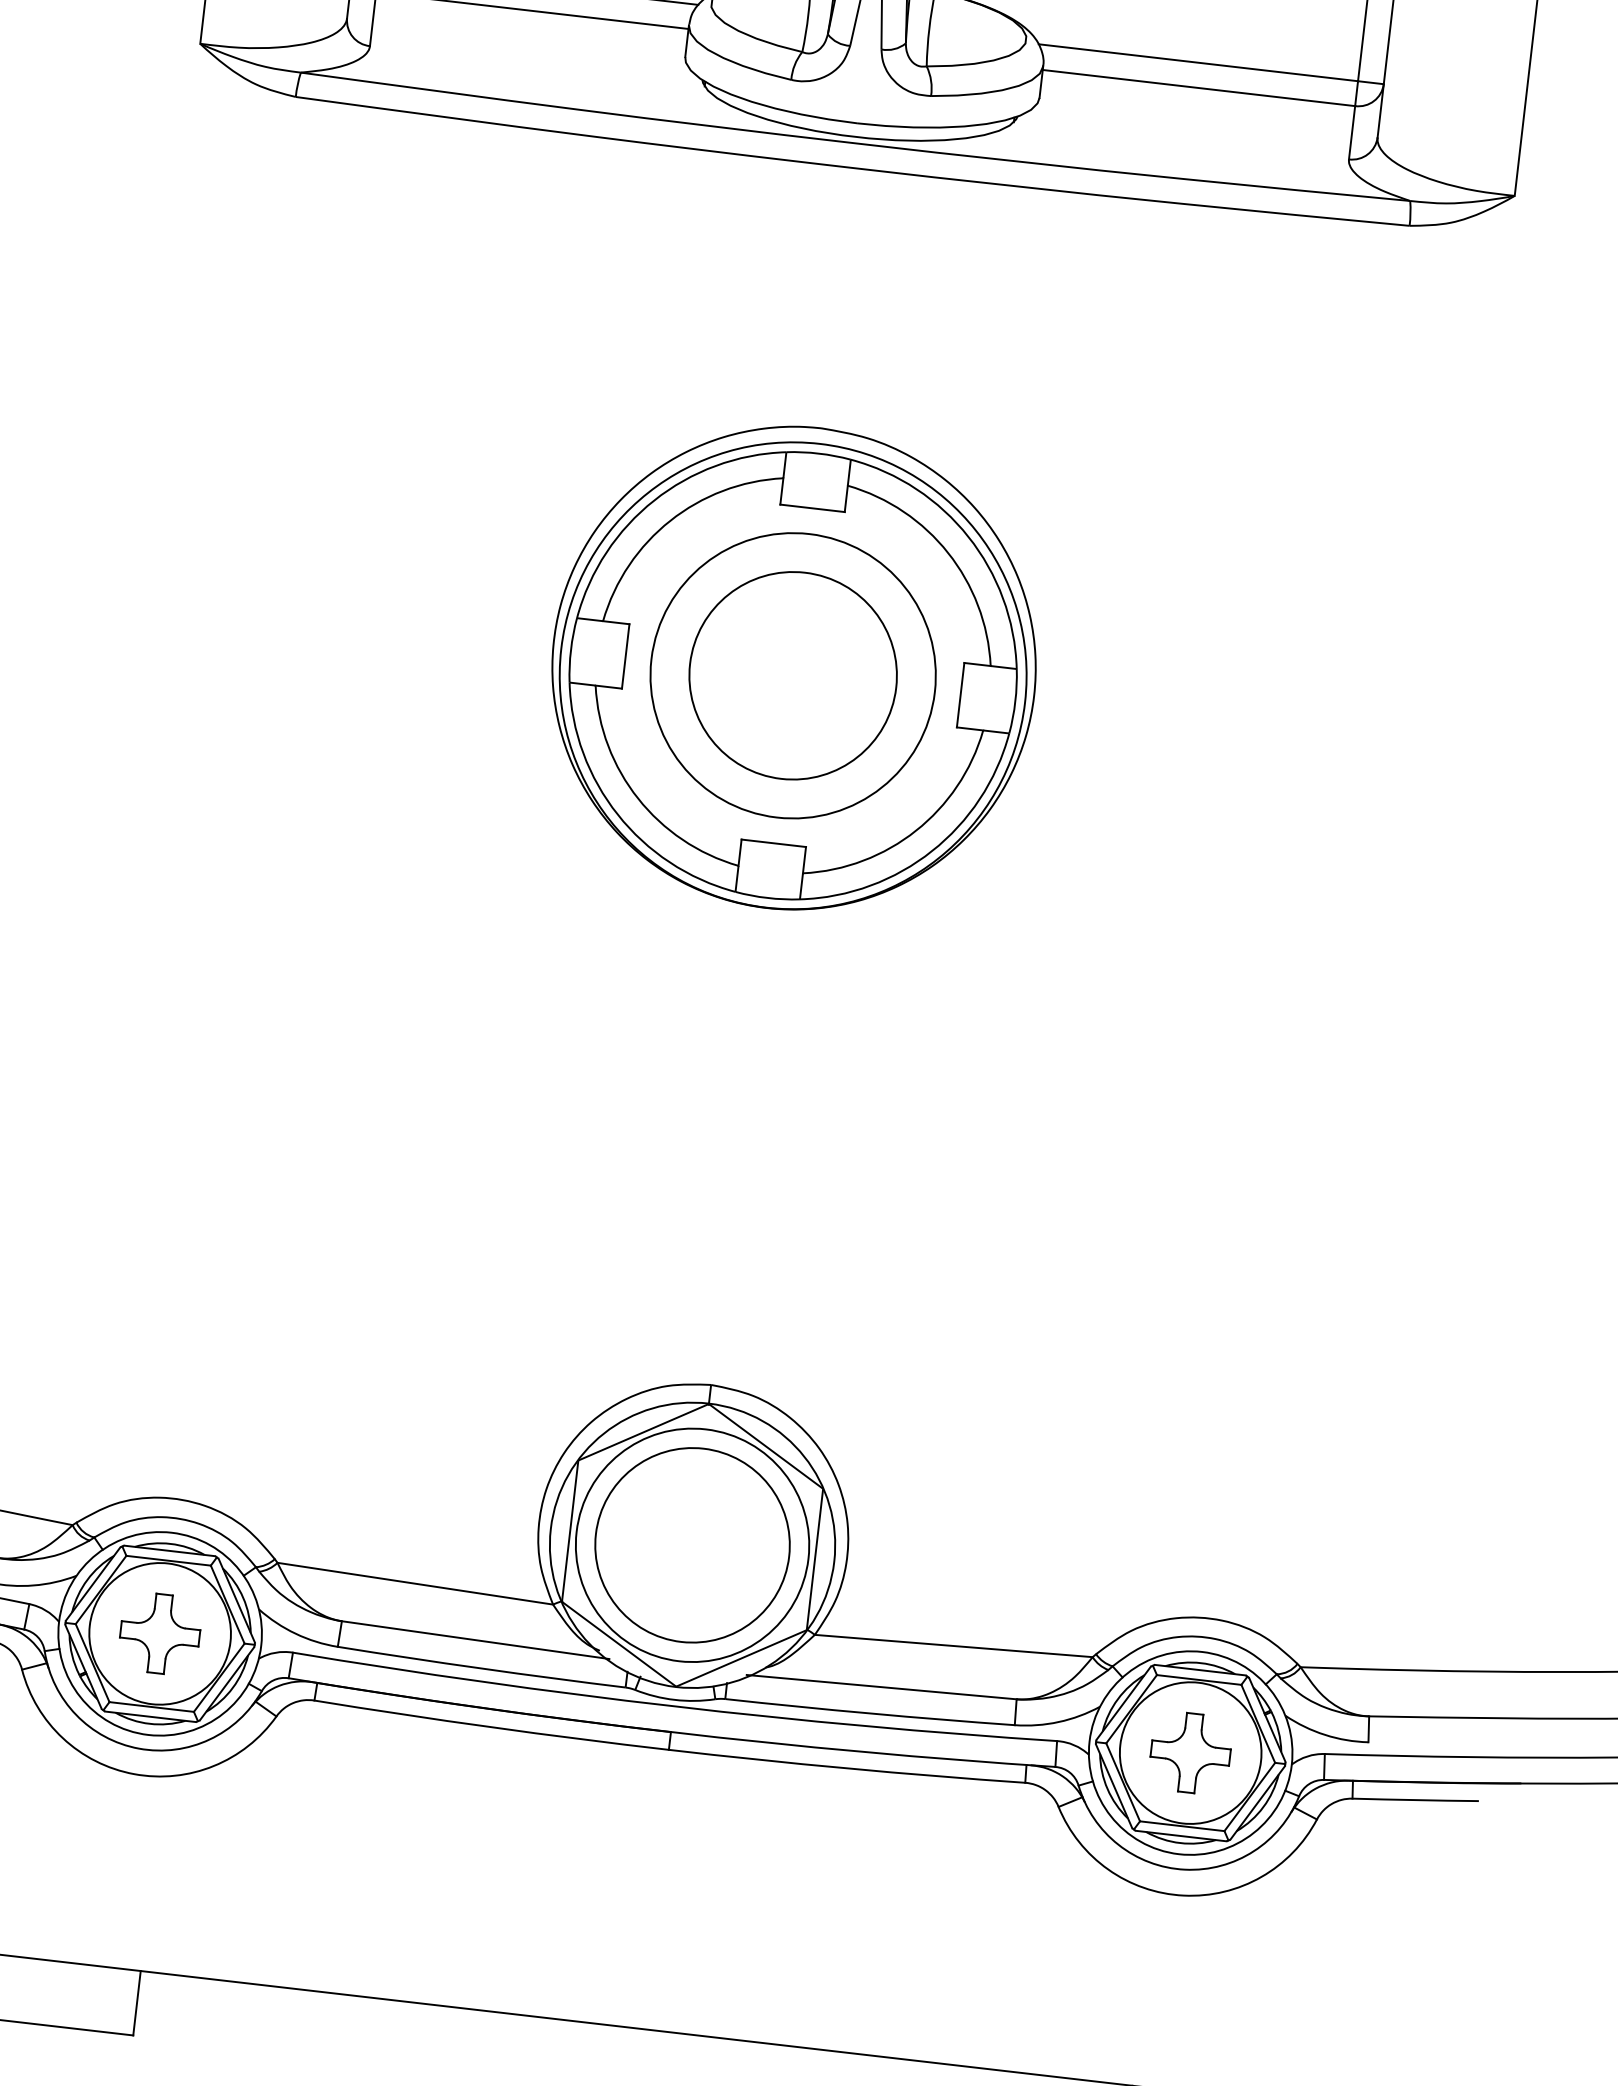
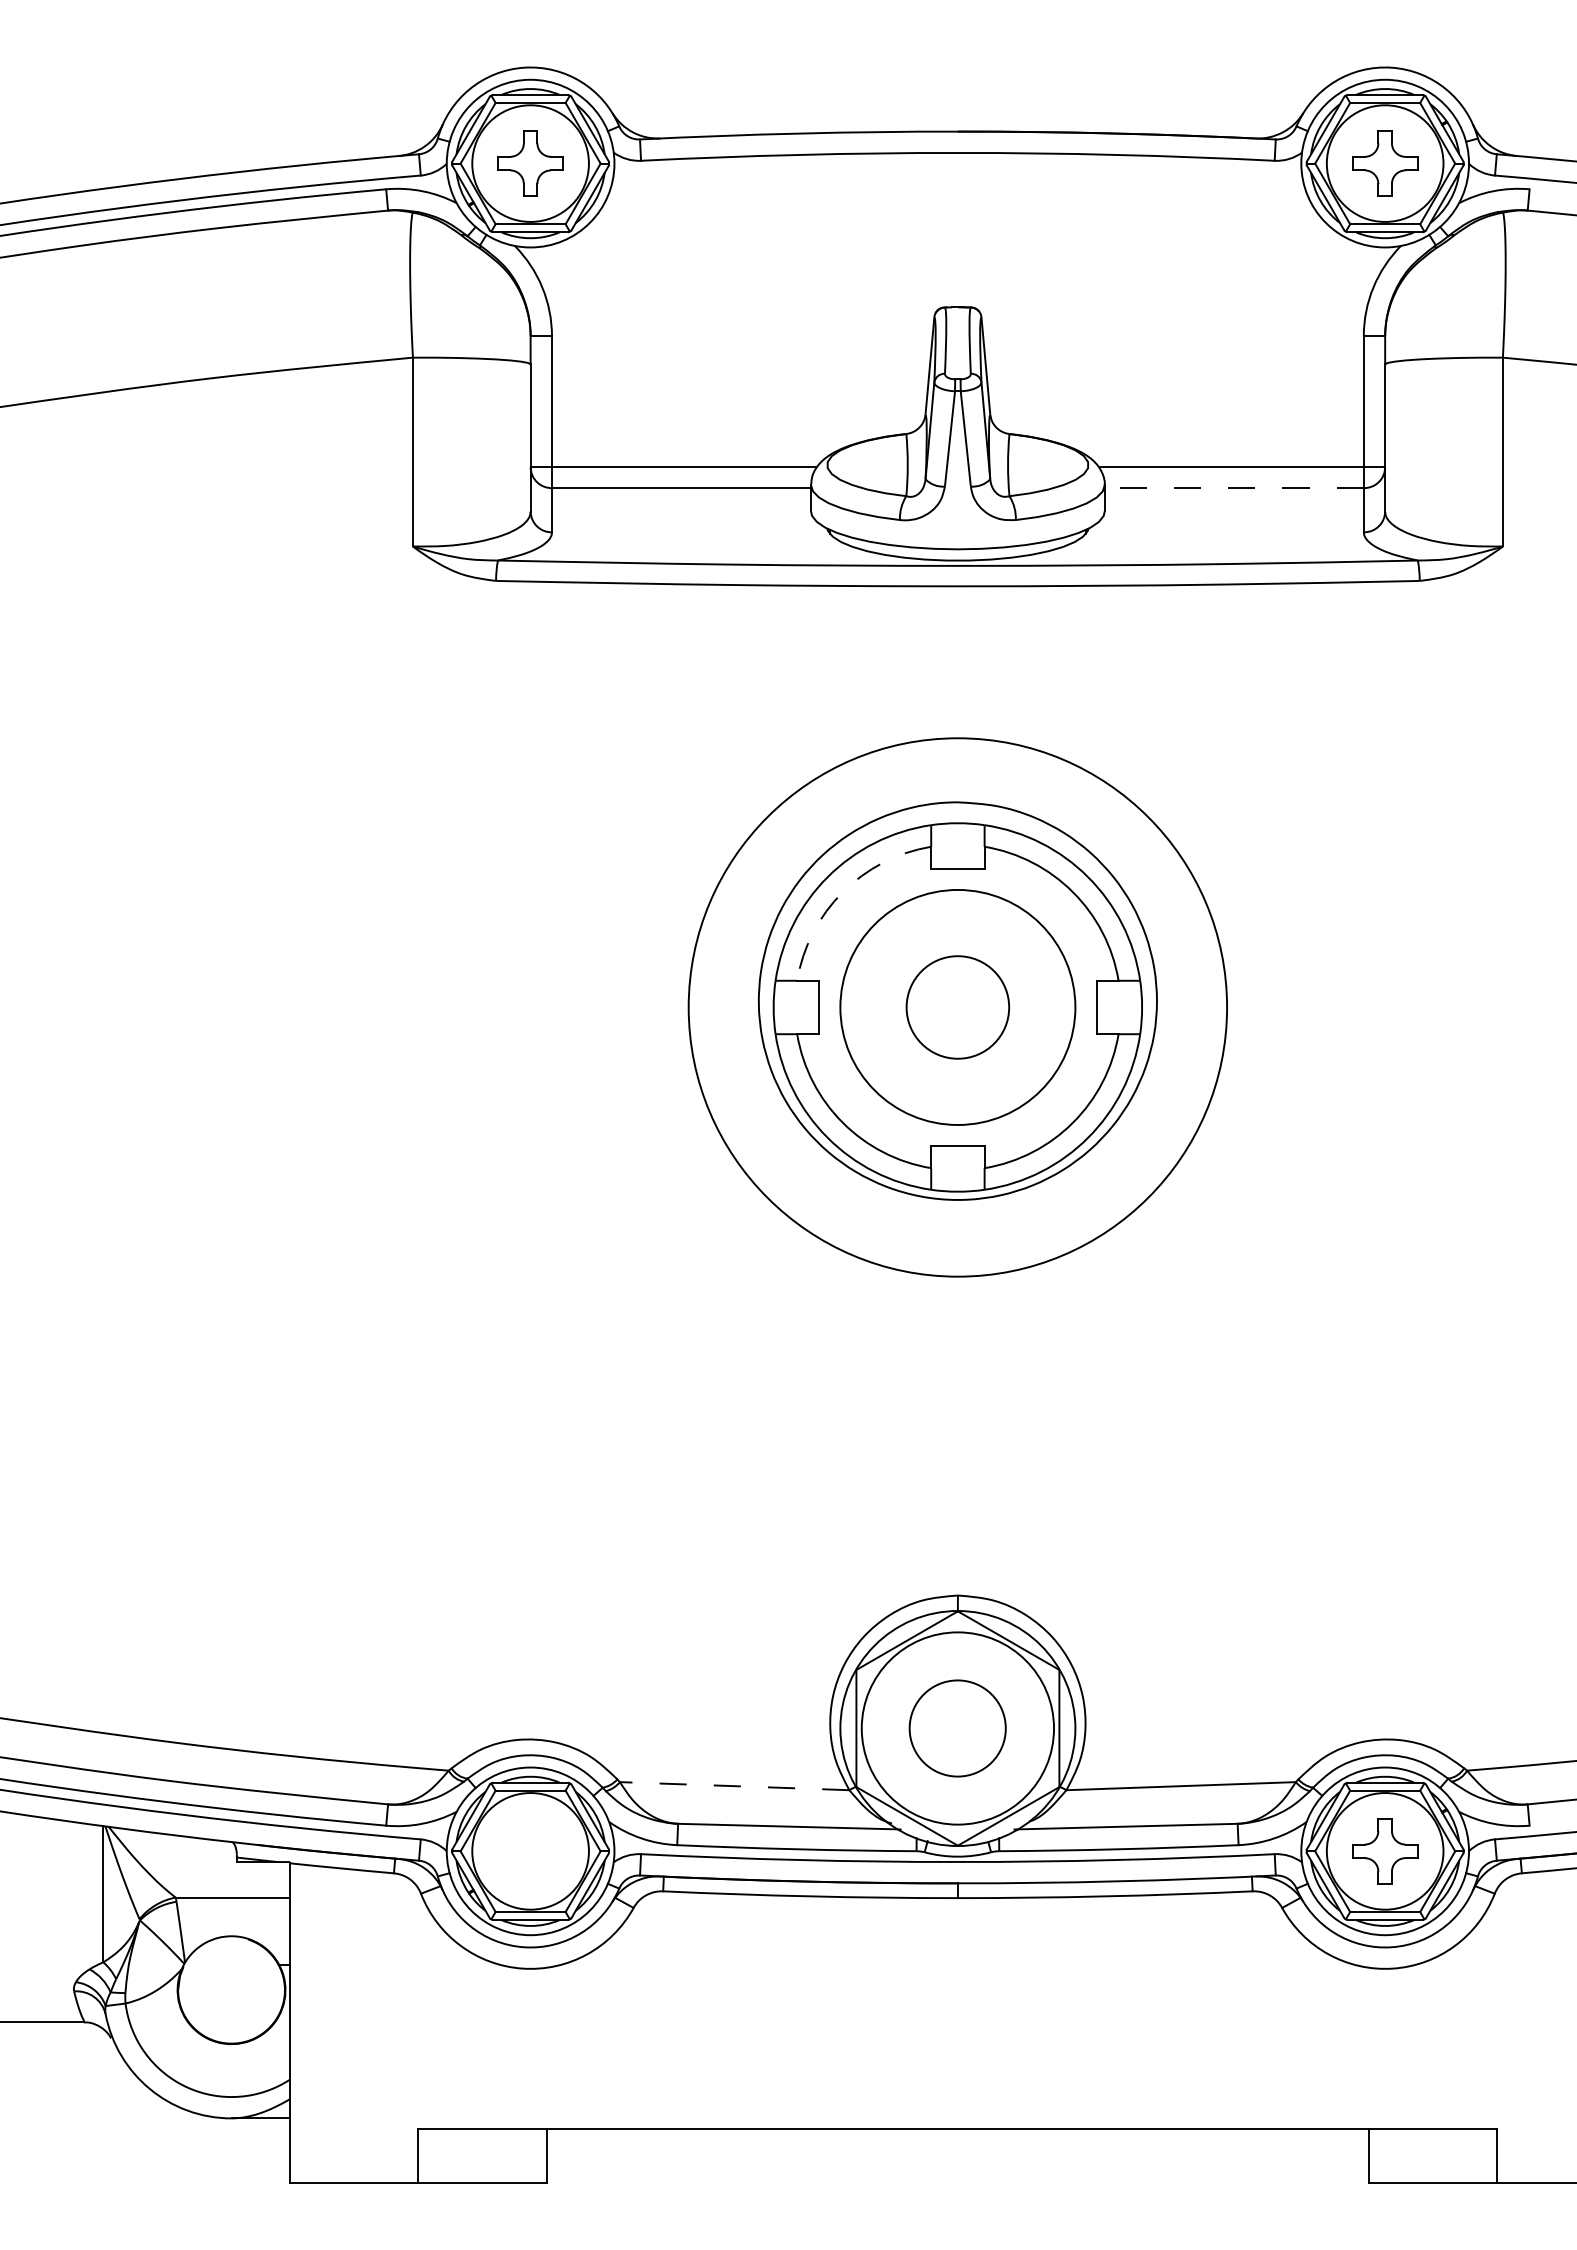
line: (1199, 88) -> (1234, 488), solid -> dashed
arc: (670, 521) -> (842, 892), solid -> dashed
circle: (792, 675) -> (957, 1007), size x0.6
circle: (792, 675) -> (957, 1007), size x1.4
circle: (692, 1545) -> (957, 1728), size x0.6
line: (415, 1584) -> (734, 1786), solid -> dashed
part: (159, 1634) -> (530, 1851), removed

